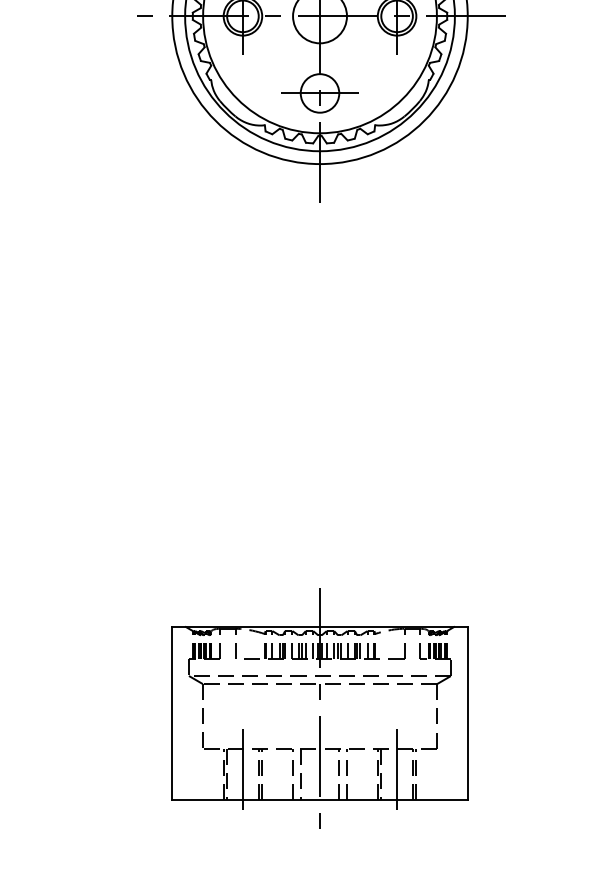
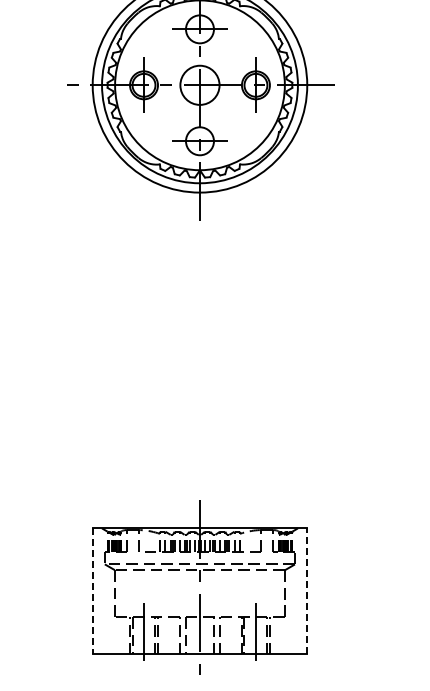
line: (172, 713) -> (92, 591), solid -> dashed
line: (468, 713) -> (307, 591), solid -> dashed

